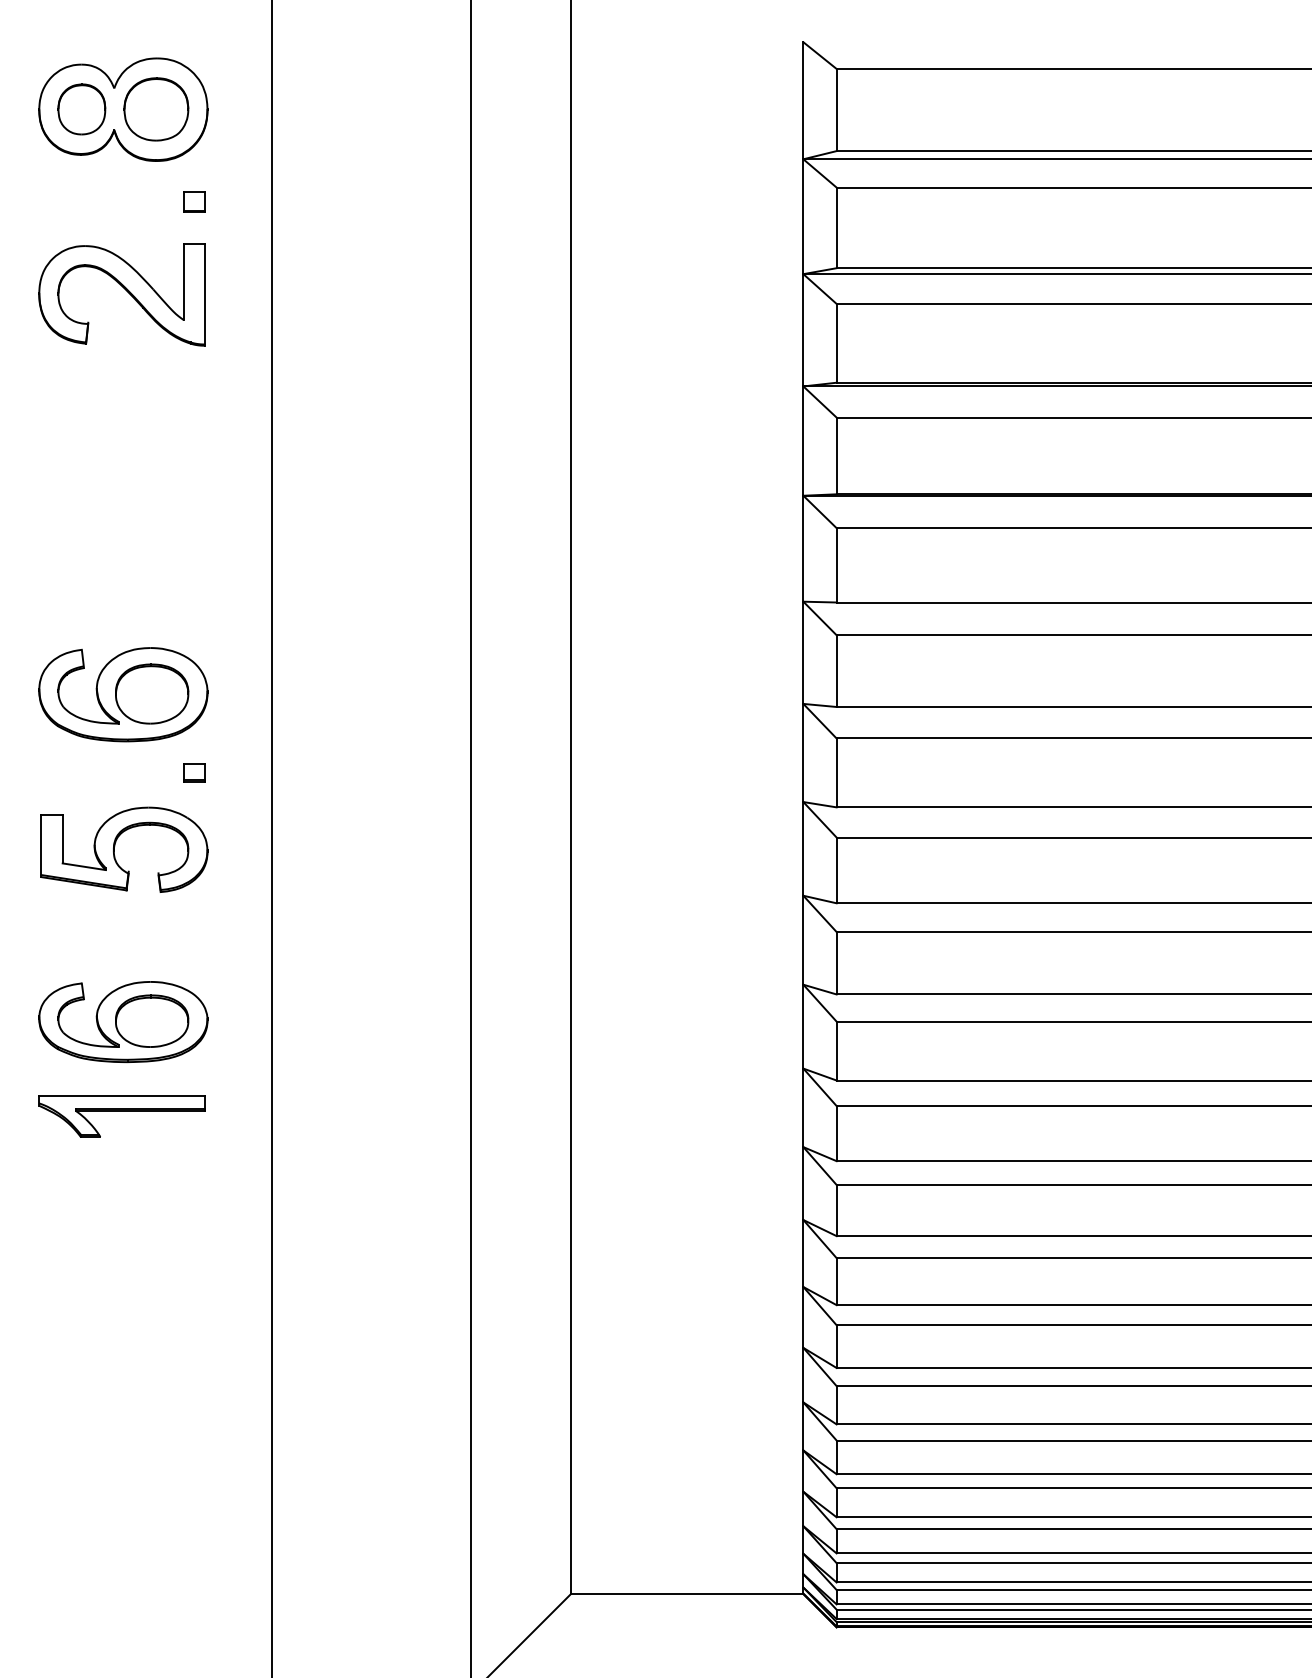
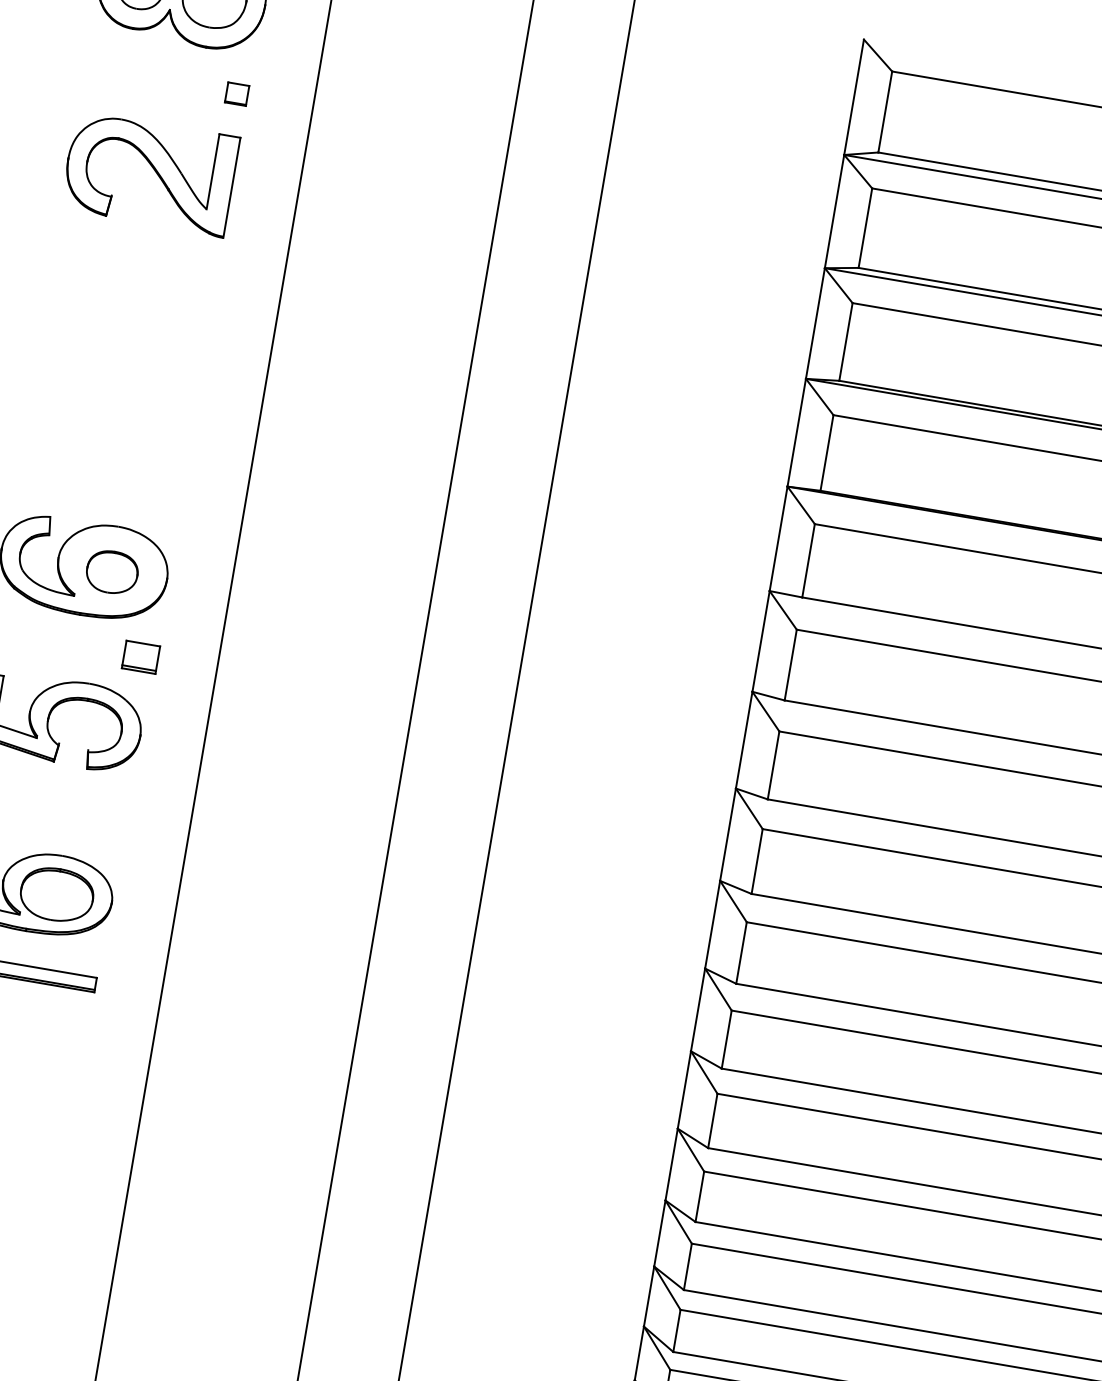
part: (152, 693) -> (112, 571), size x0.7
part: (194, 772) -> (140, 656), size x1.6

